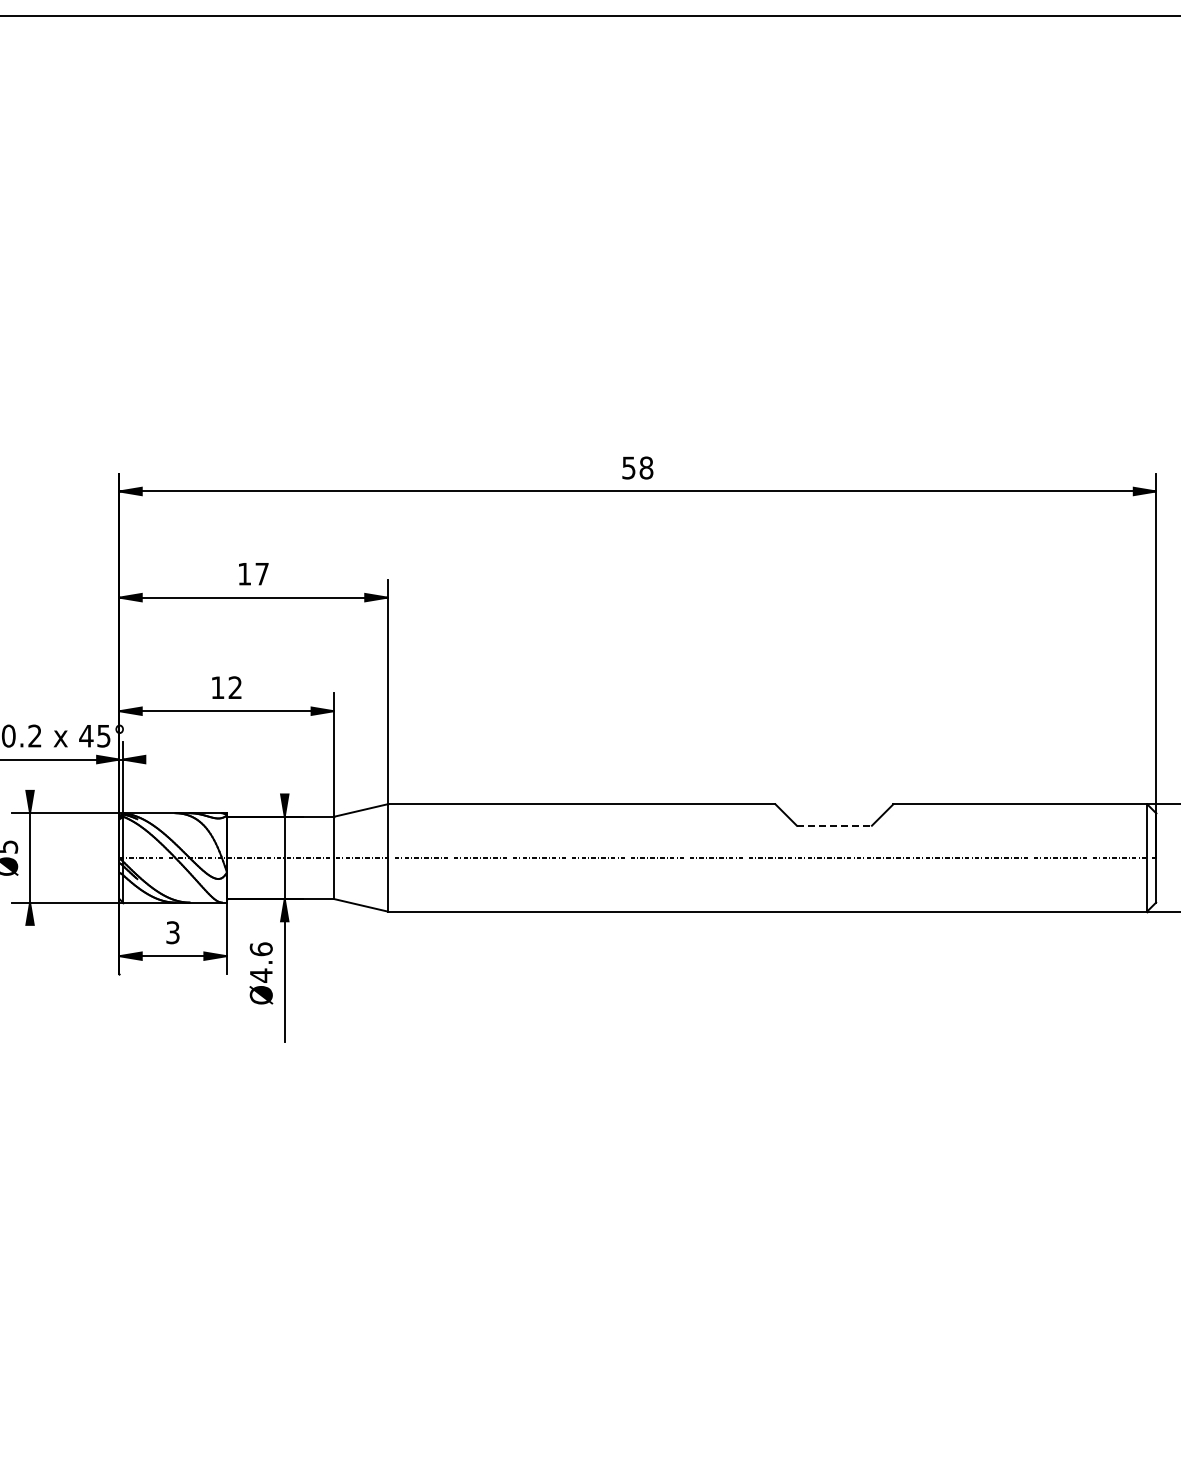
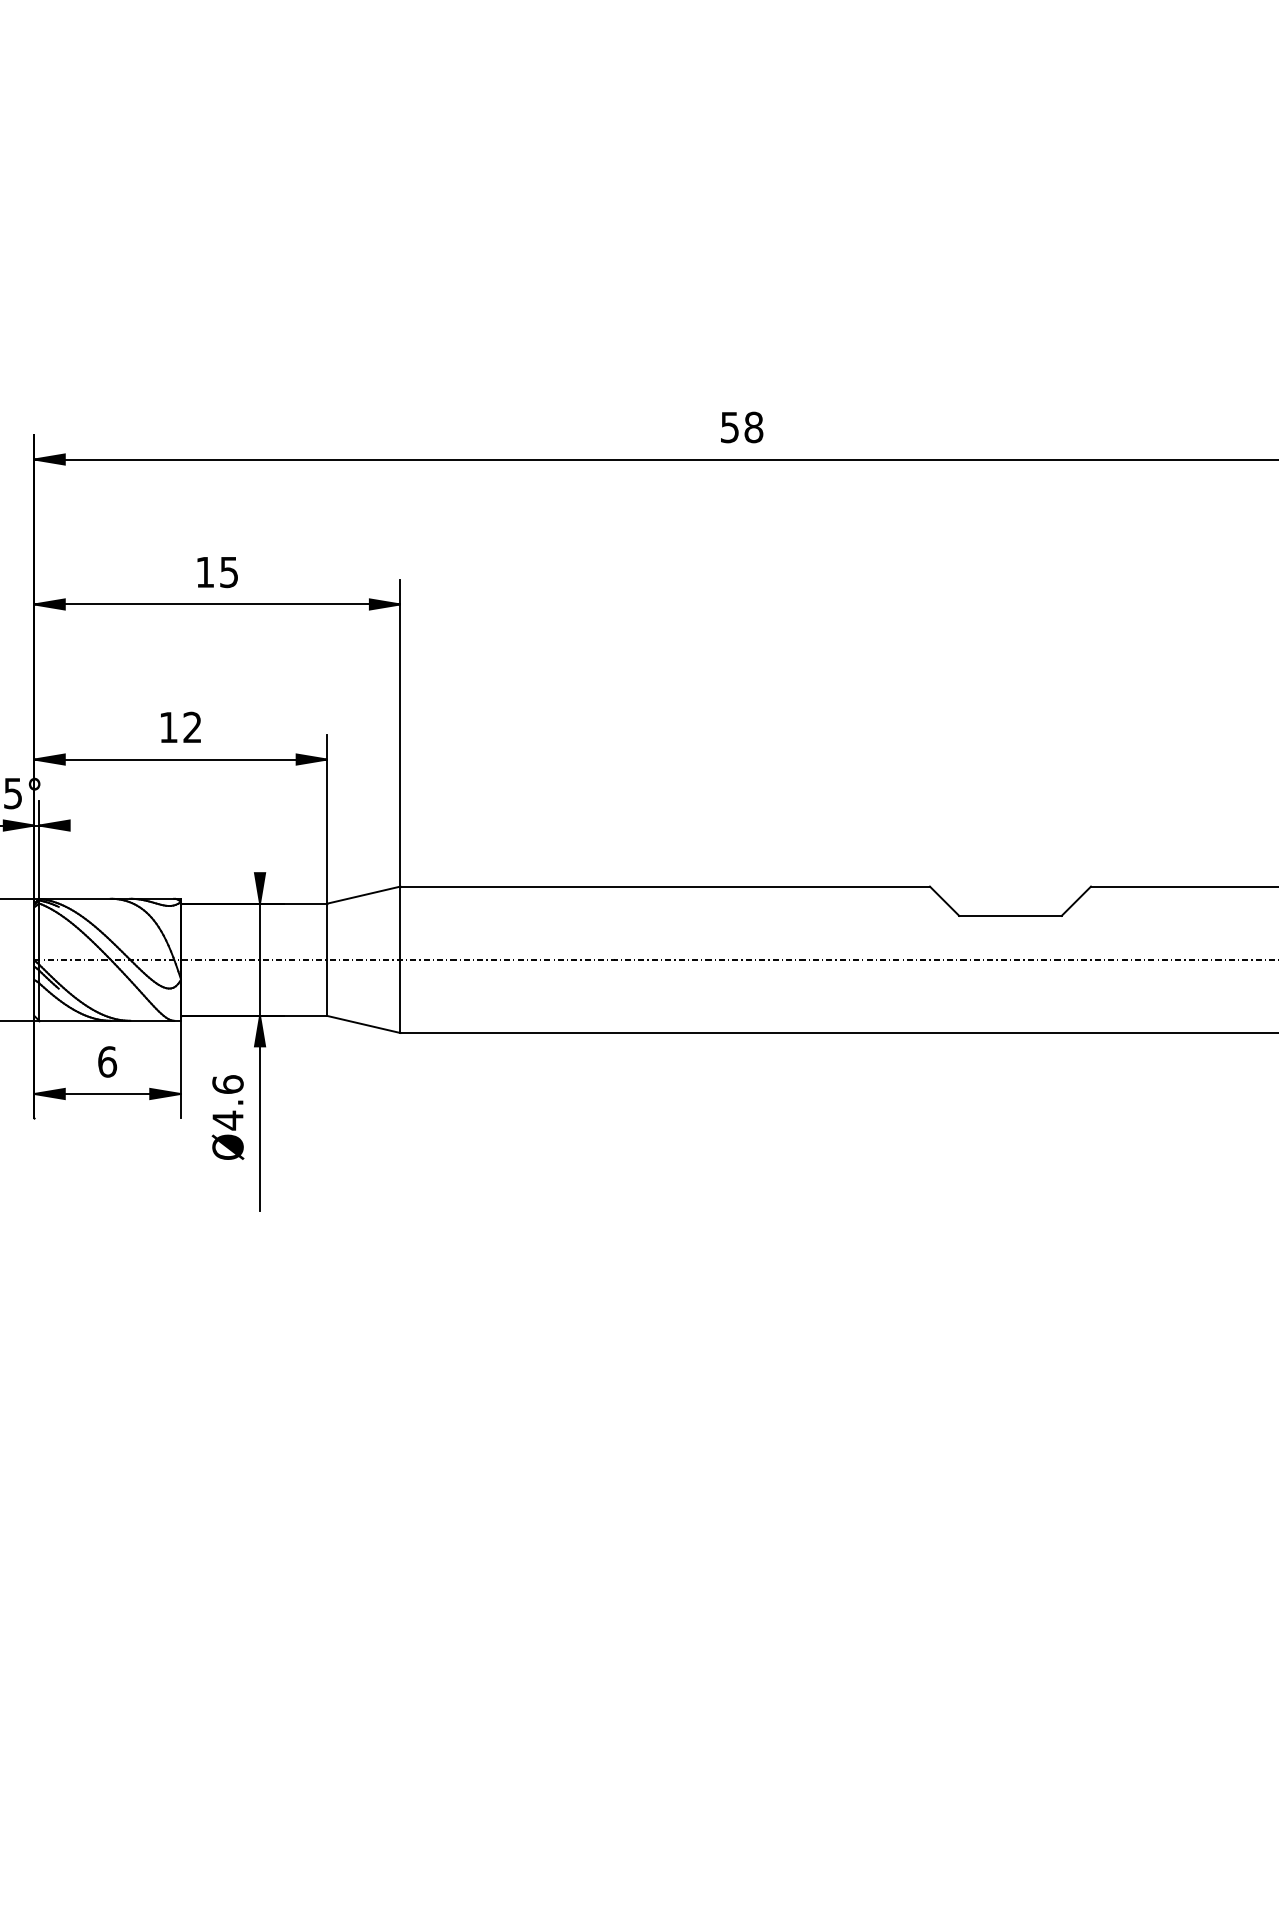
text: (261, 574) -> (228, 572), 17 -> 15
line: (834, 825) -> (1010, 915), dashed -> solid
text: (172, 932) -> (106, 1061), 3 -> 6

